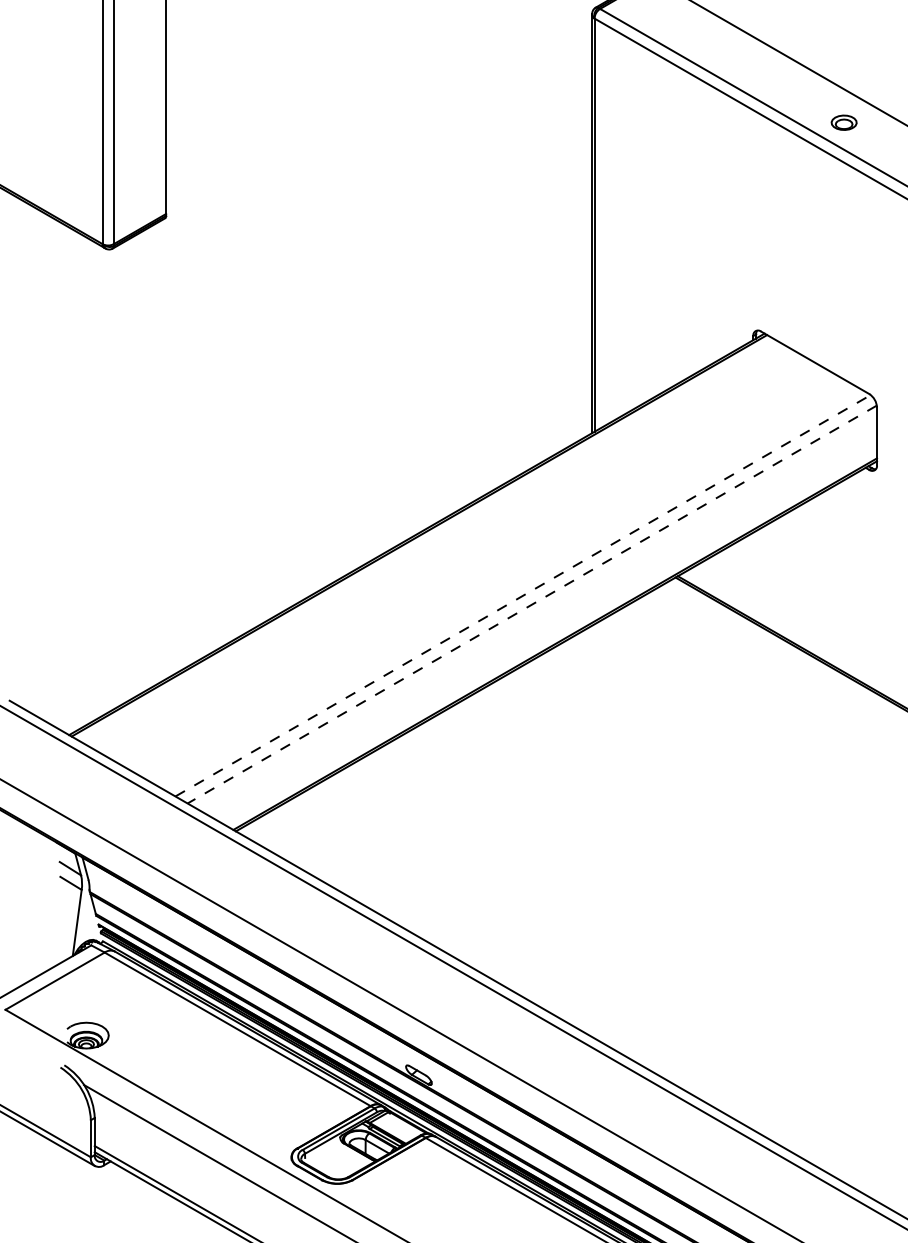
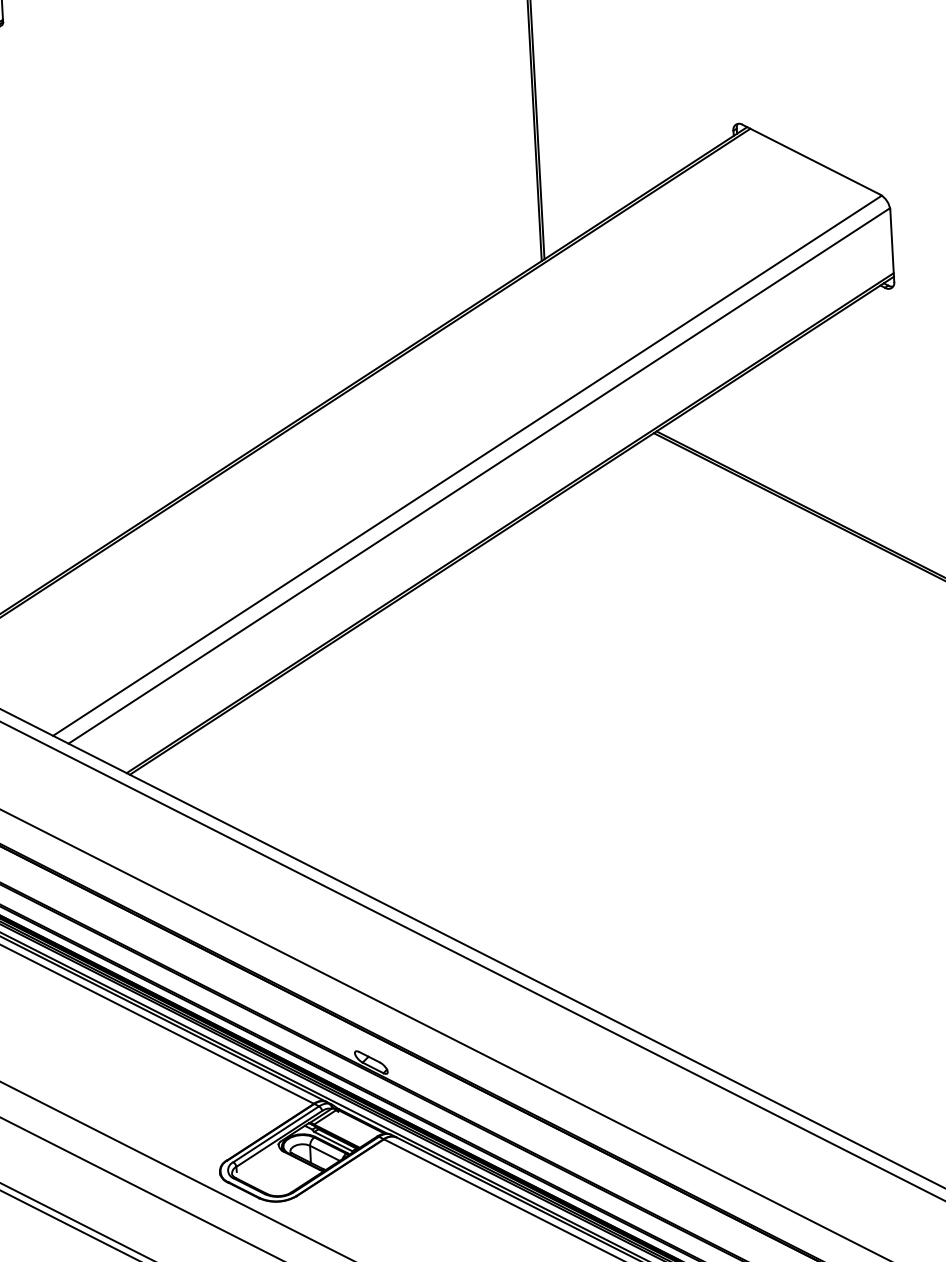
line: (523, 595) -> (467, 465), dashed -> solid
line: (532, 604) -> (479, 475), dashed -> solid

